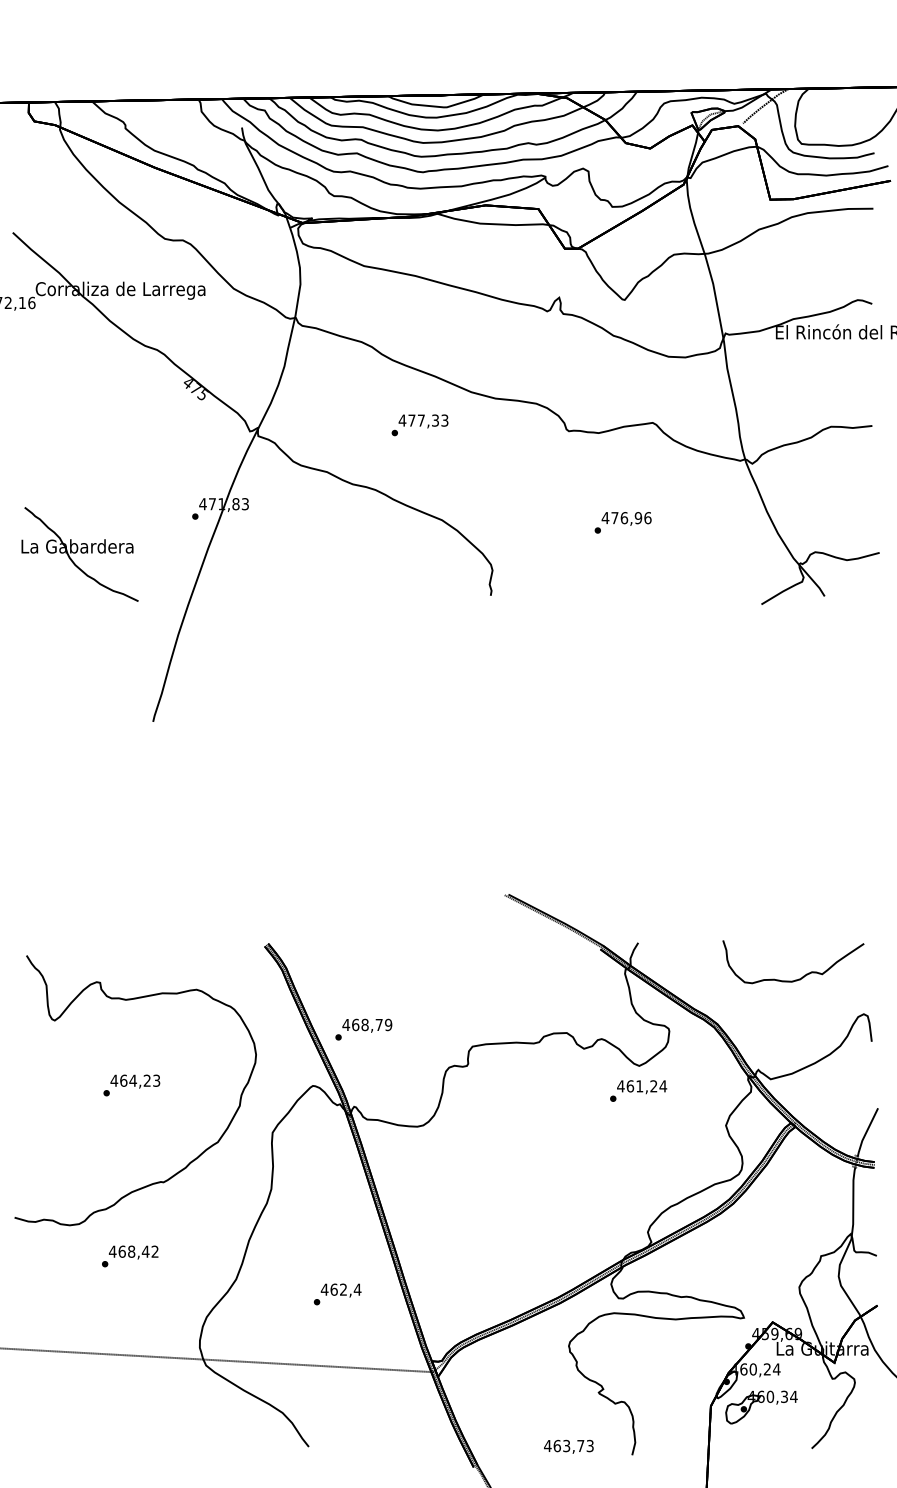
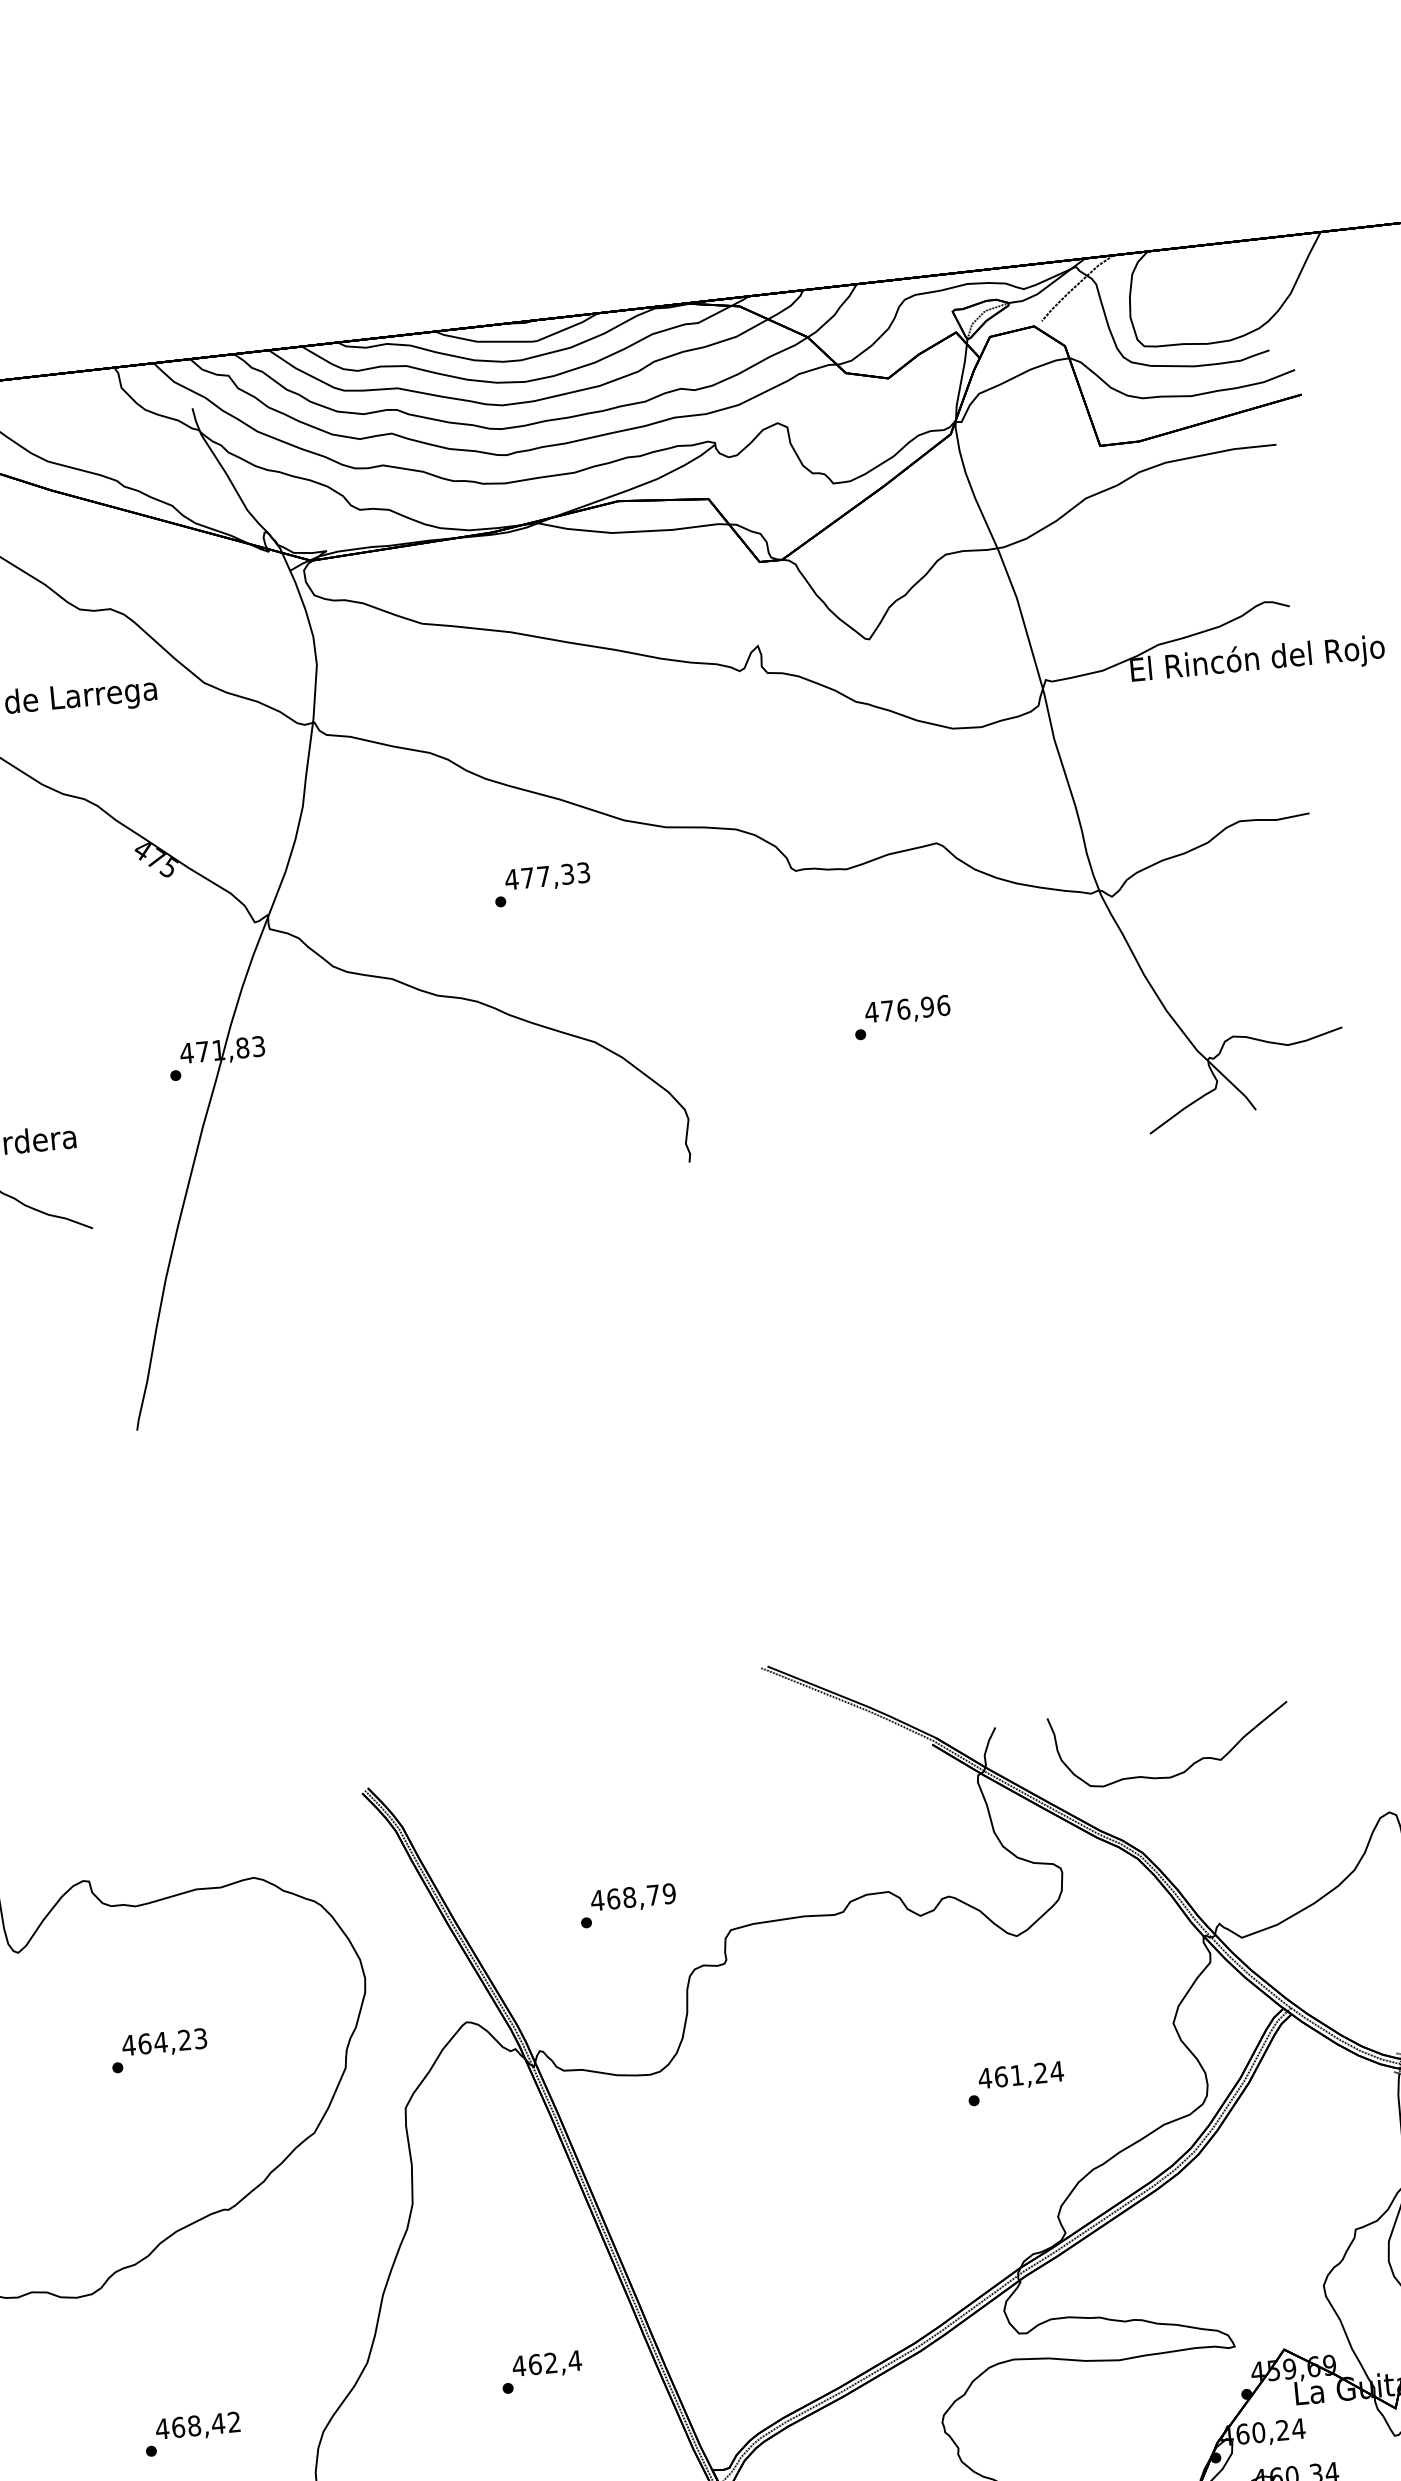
curve: (803, 975) -> (1189, 1765), moved
text: (363, 1029) -> (627, 1905), moved
text: (638, 1090) -> (1015, 2082), moved
text: (130, 1256) -> (193, 2434), moved

